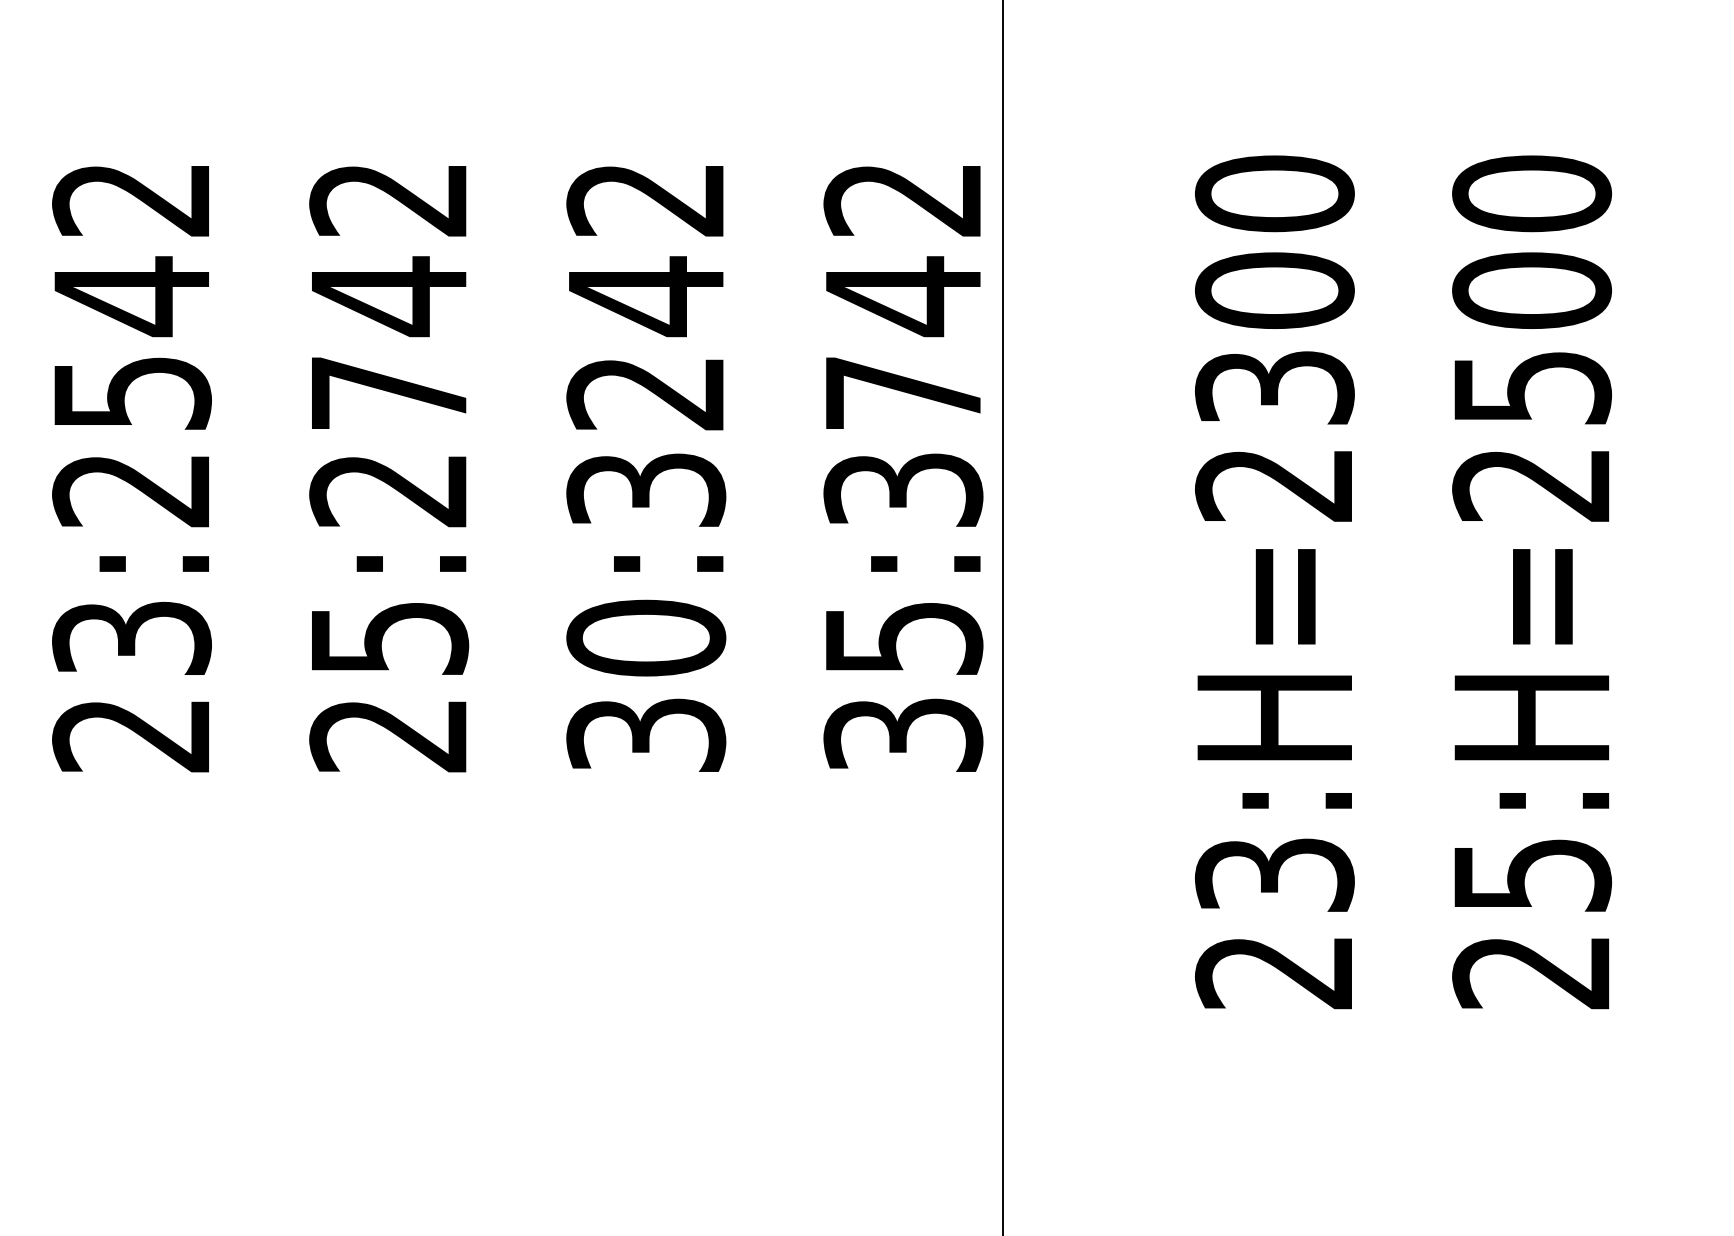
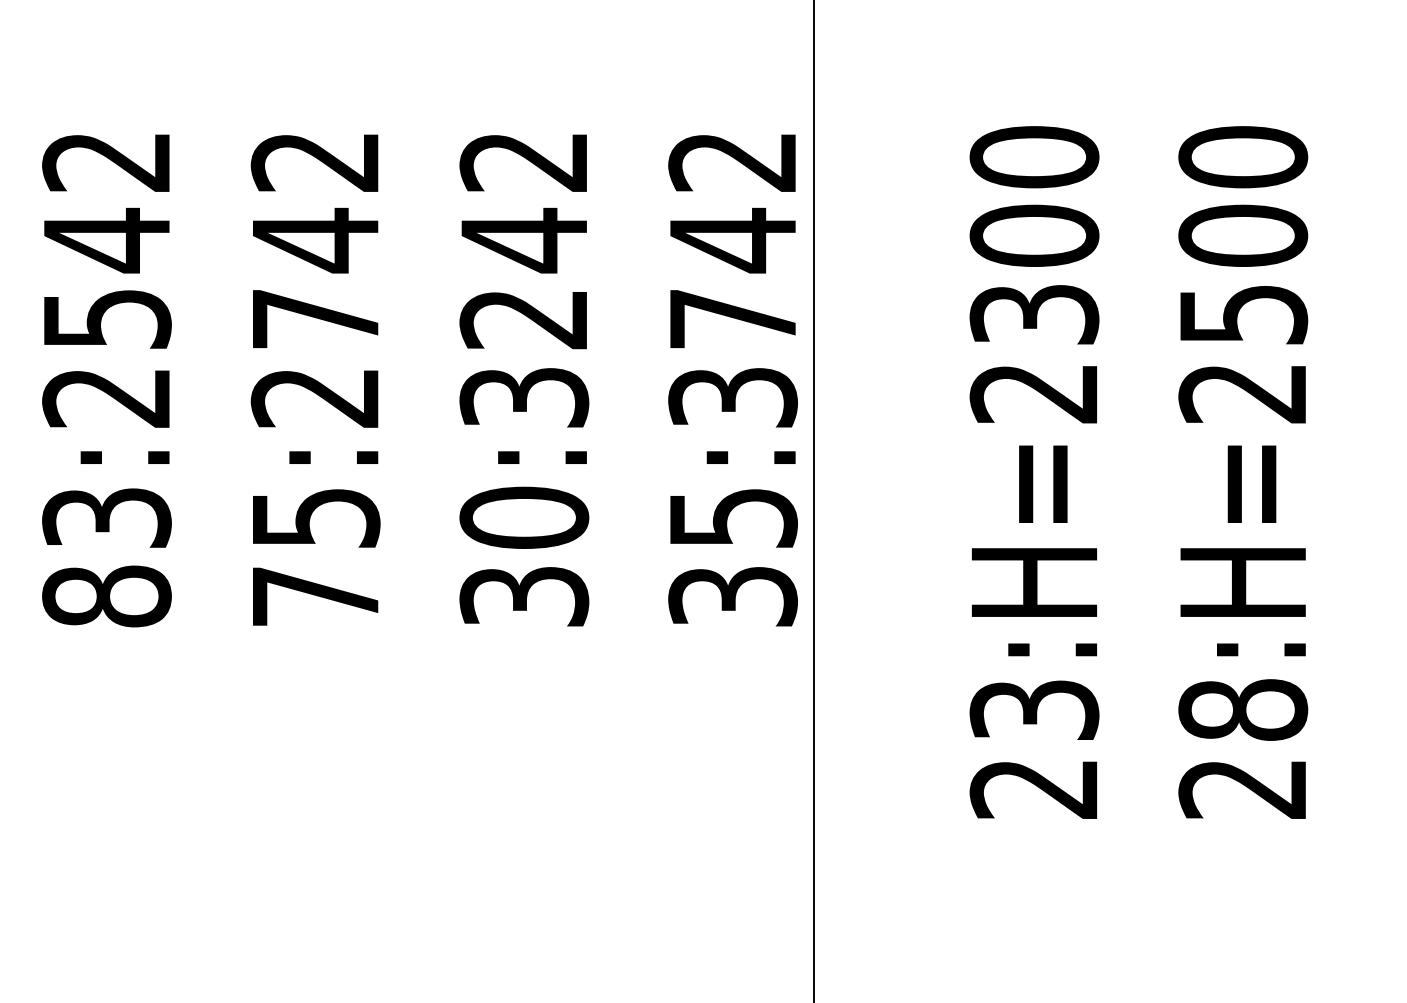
text: (131, 735) -> (106, 596), 23:2542 -> 83:2542
text: (387, 735) -> (314, 596), 25:2742 -> 75:2742
text: (1532, 874) -> (1243, 709), 25:H=2500 -> 28:H=2500

